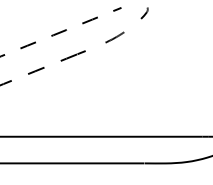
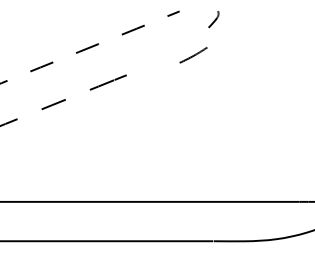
line: (114, 37) -> (192, 55), moved

